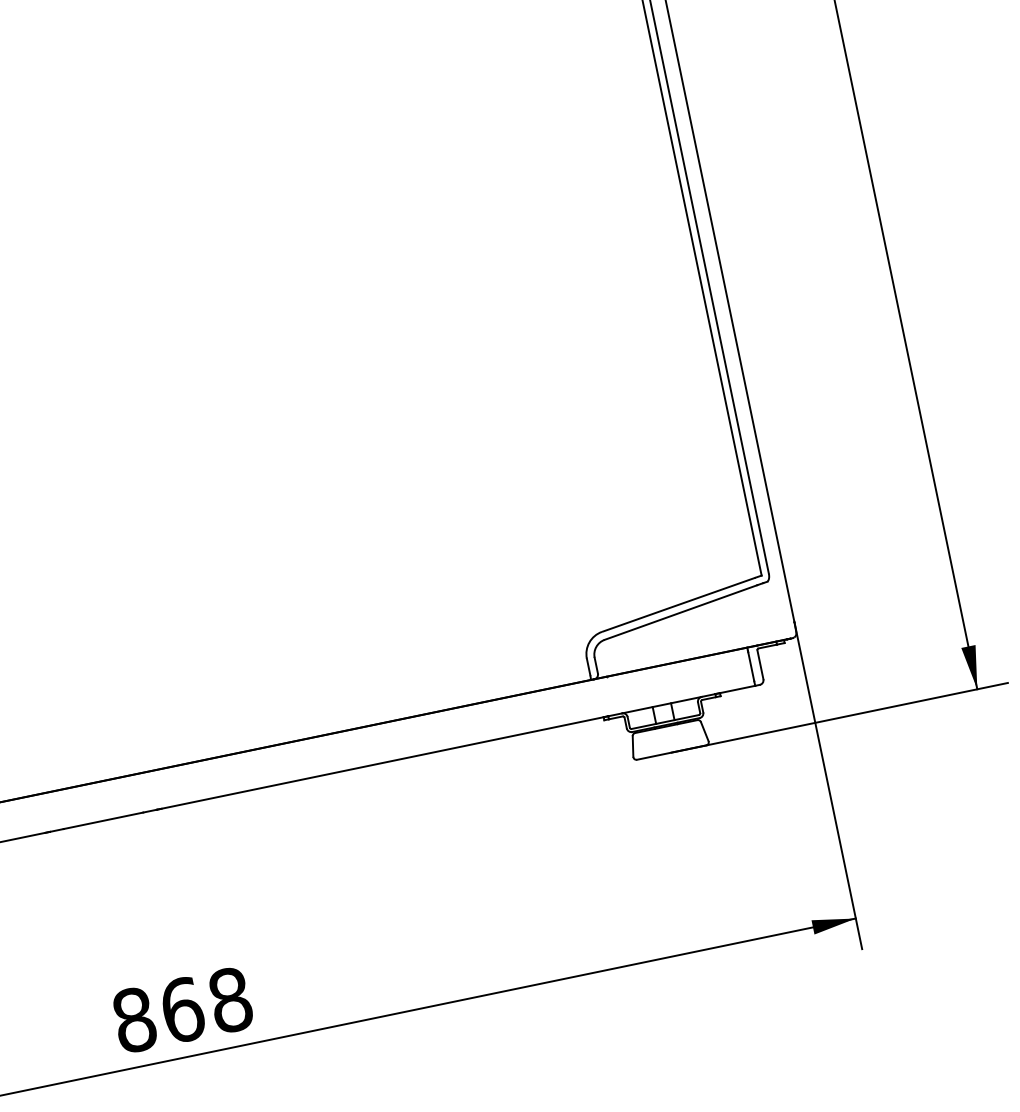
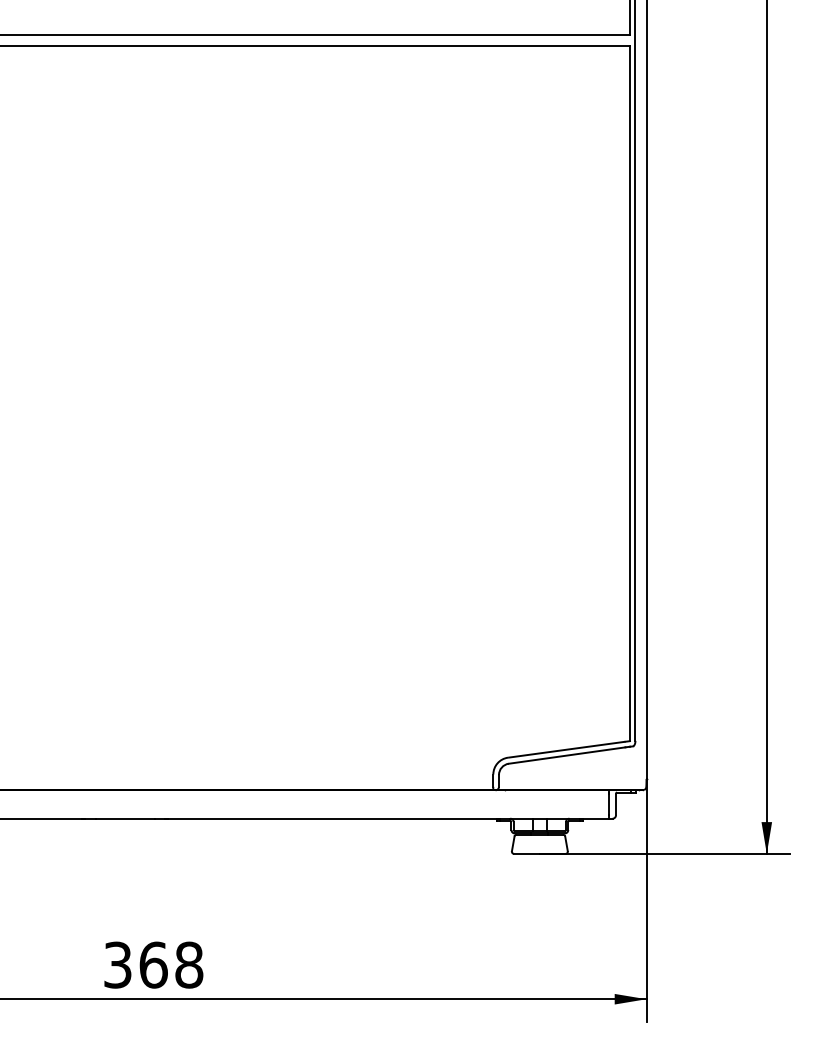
text: (133, 1019) -> (117, 964), 868 -> 368

